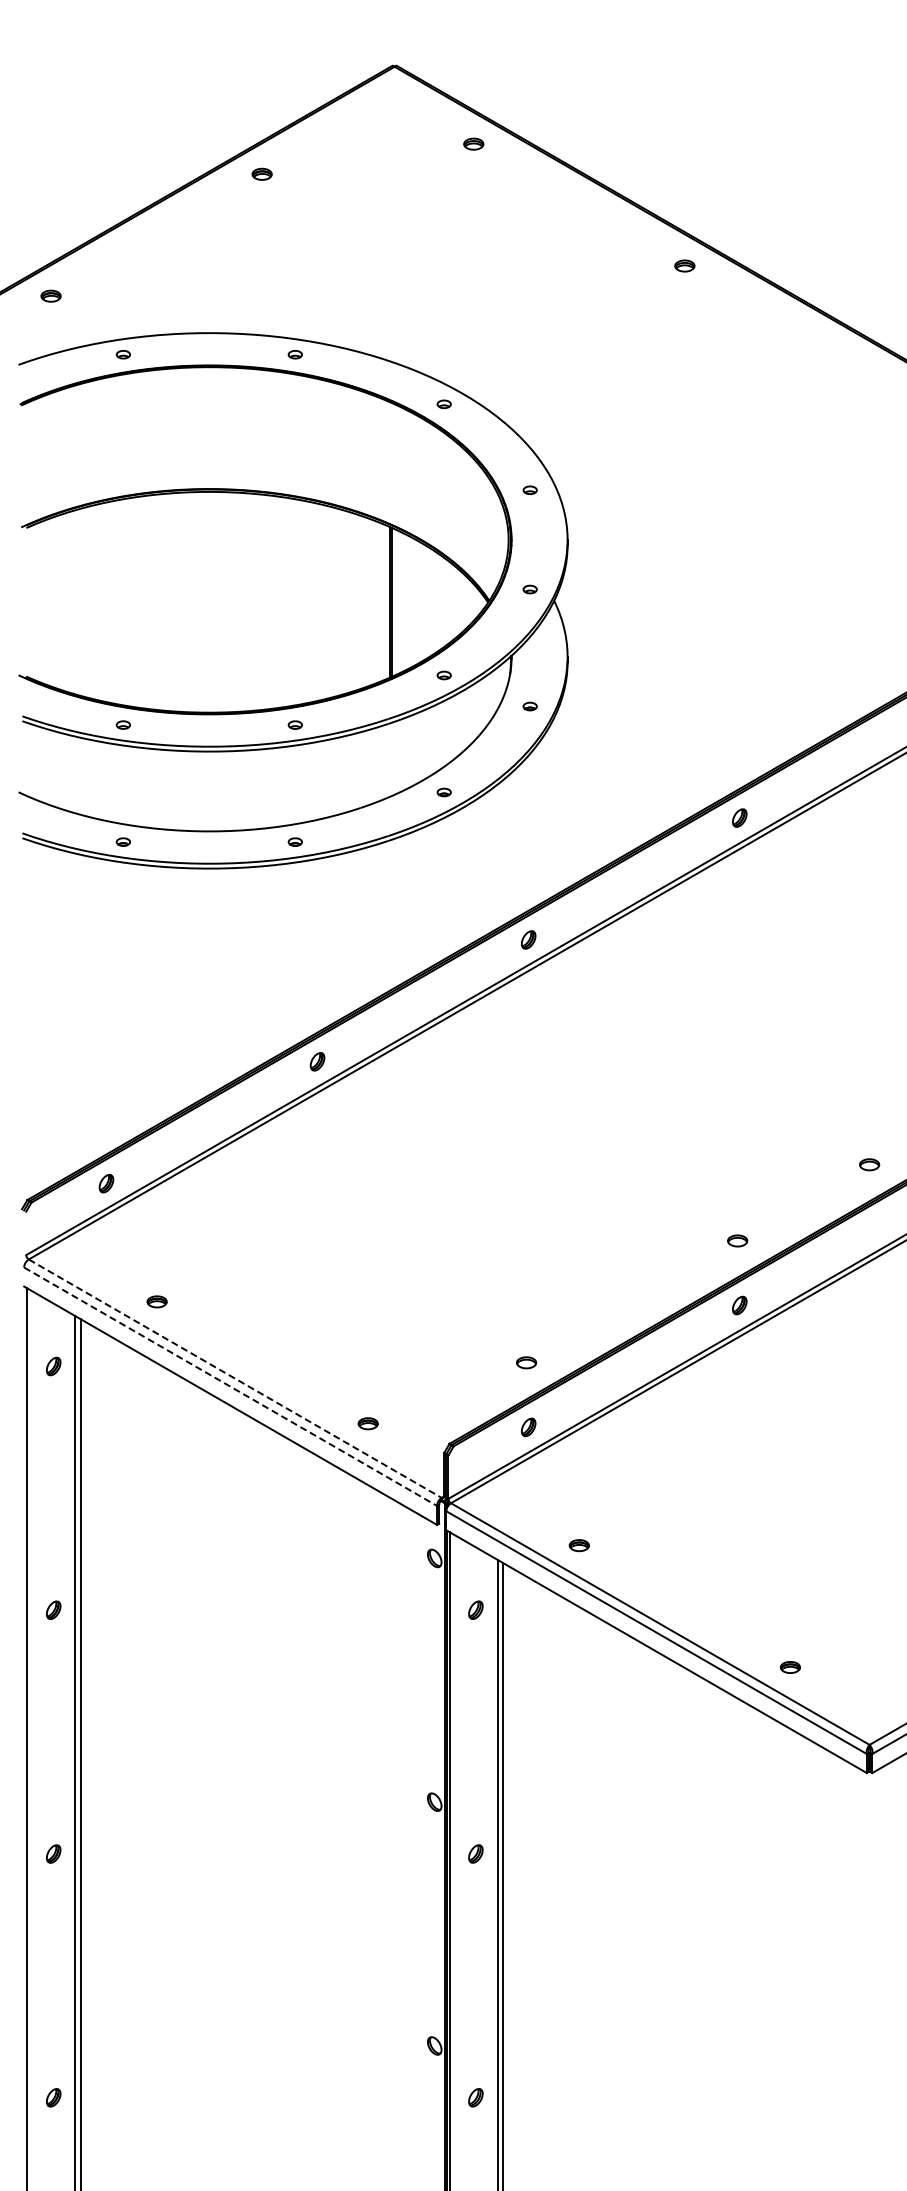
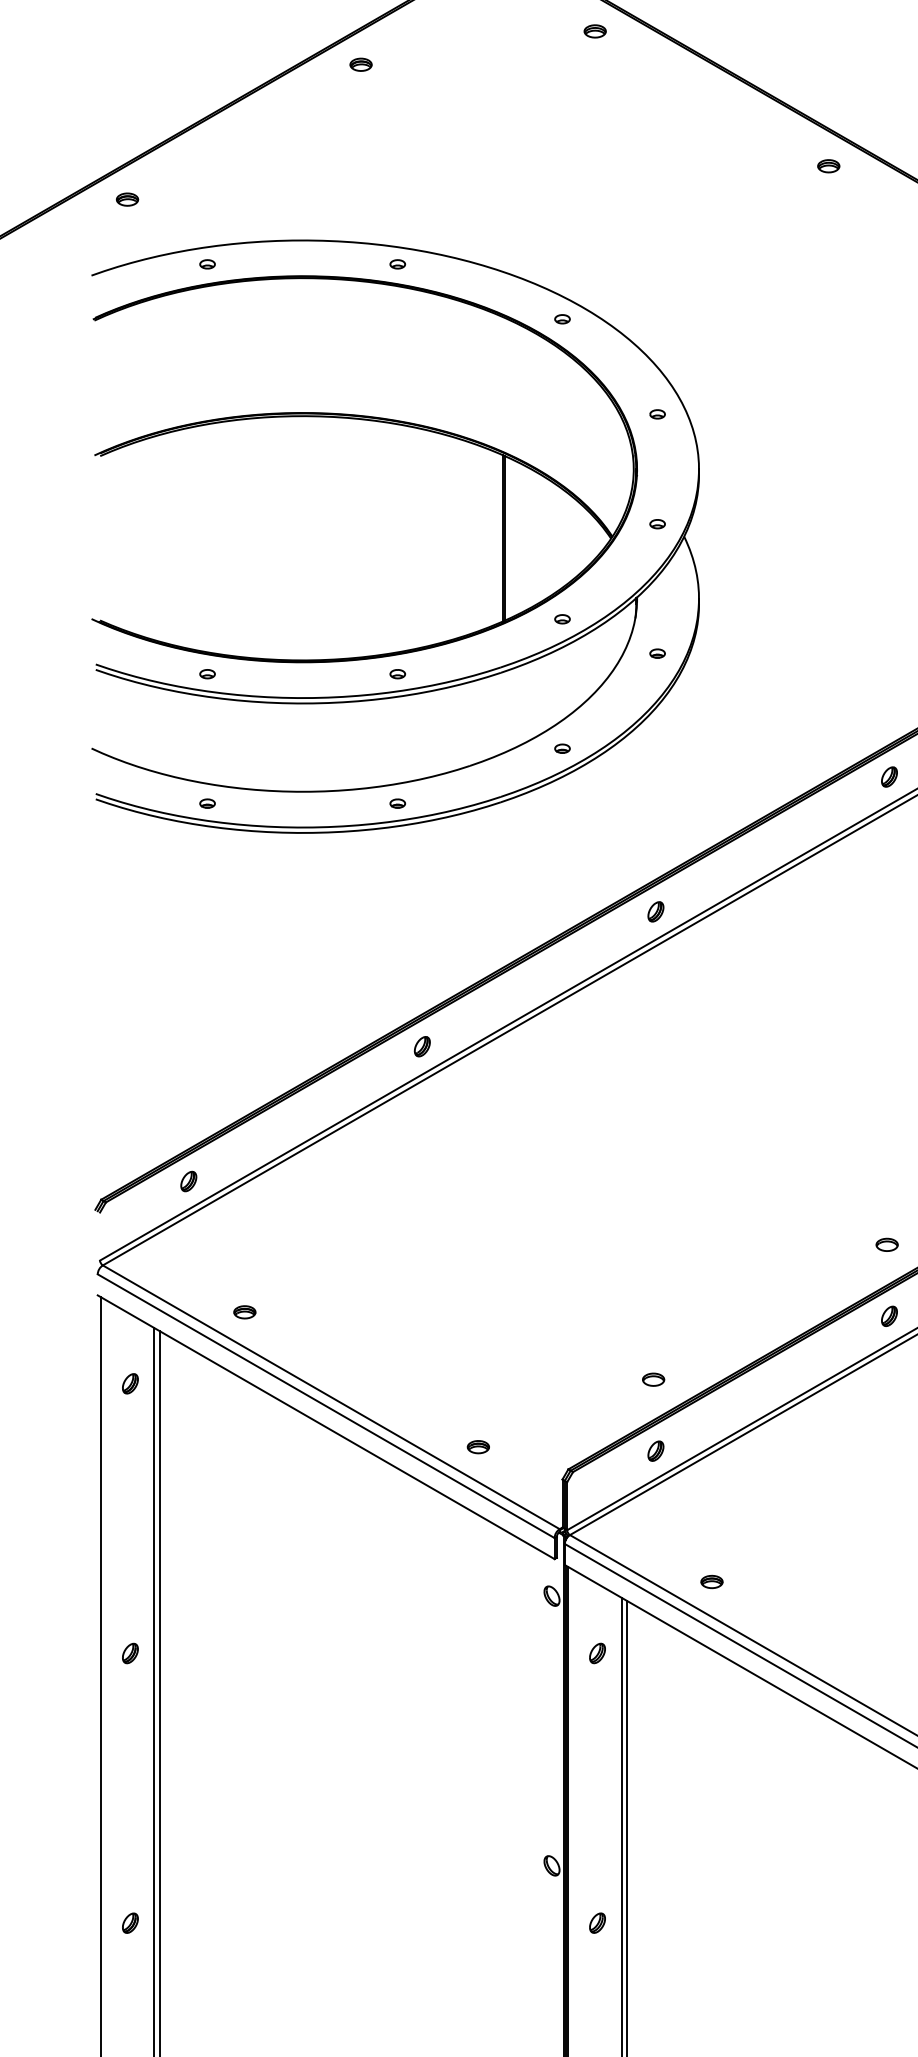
line: (235, 1378) -> (331, 1397), dashed -> solid
line: (231, 1386) -> (327, 1405), dashed -> solid

